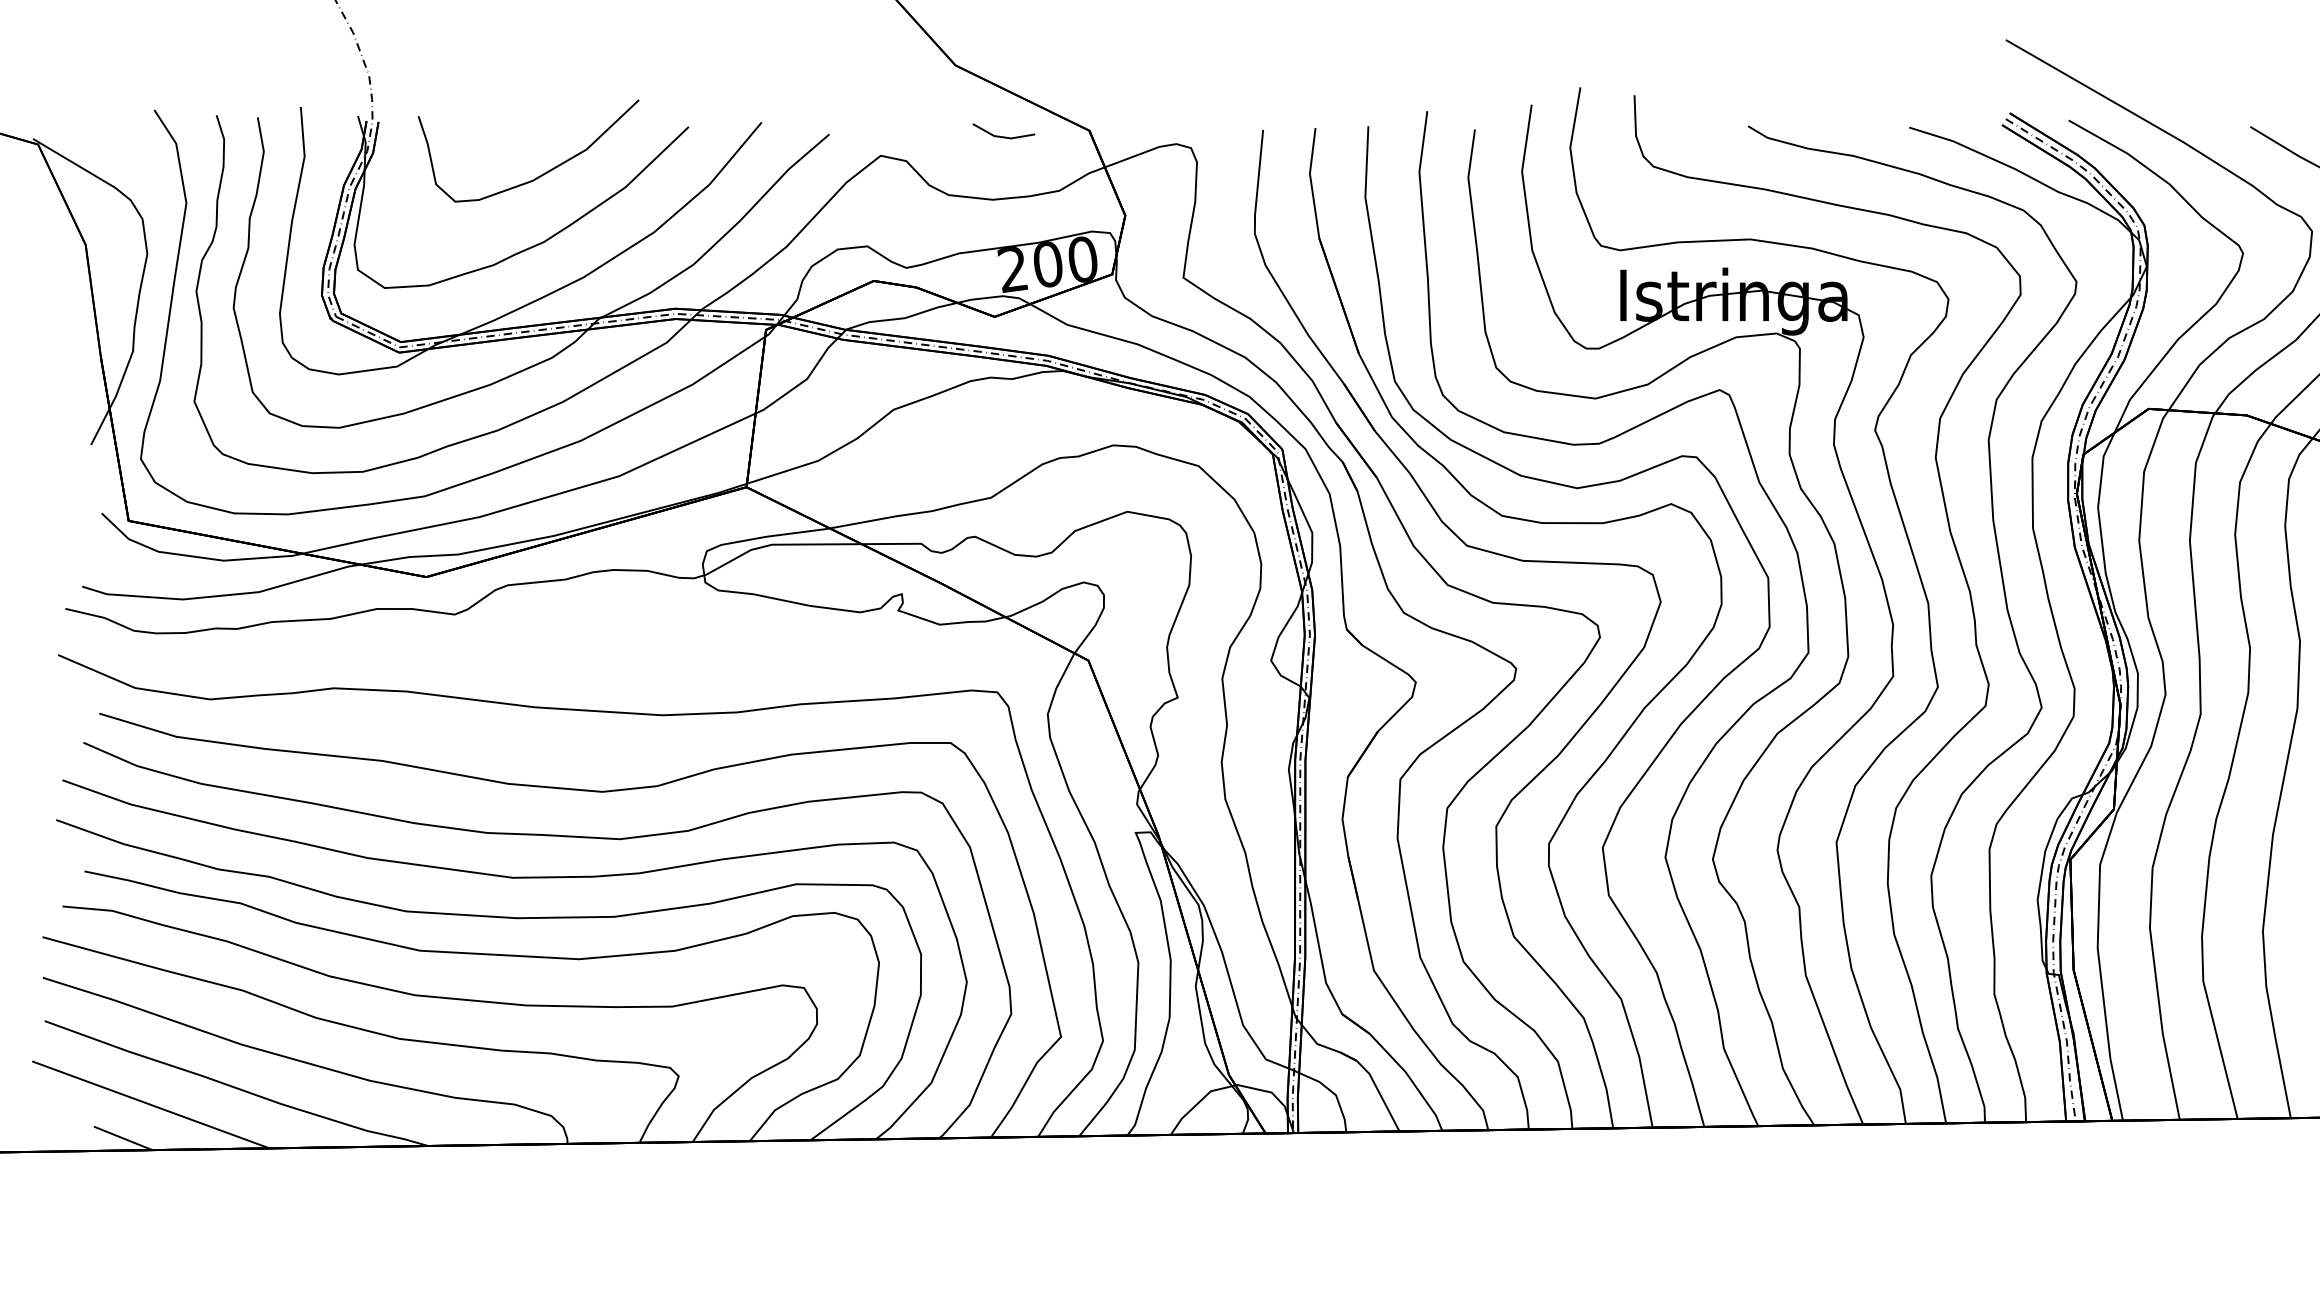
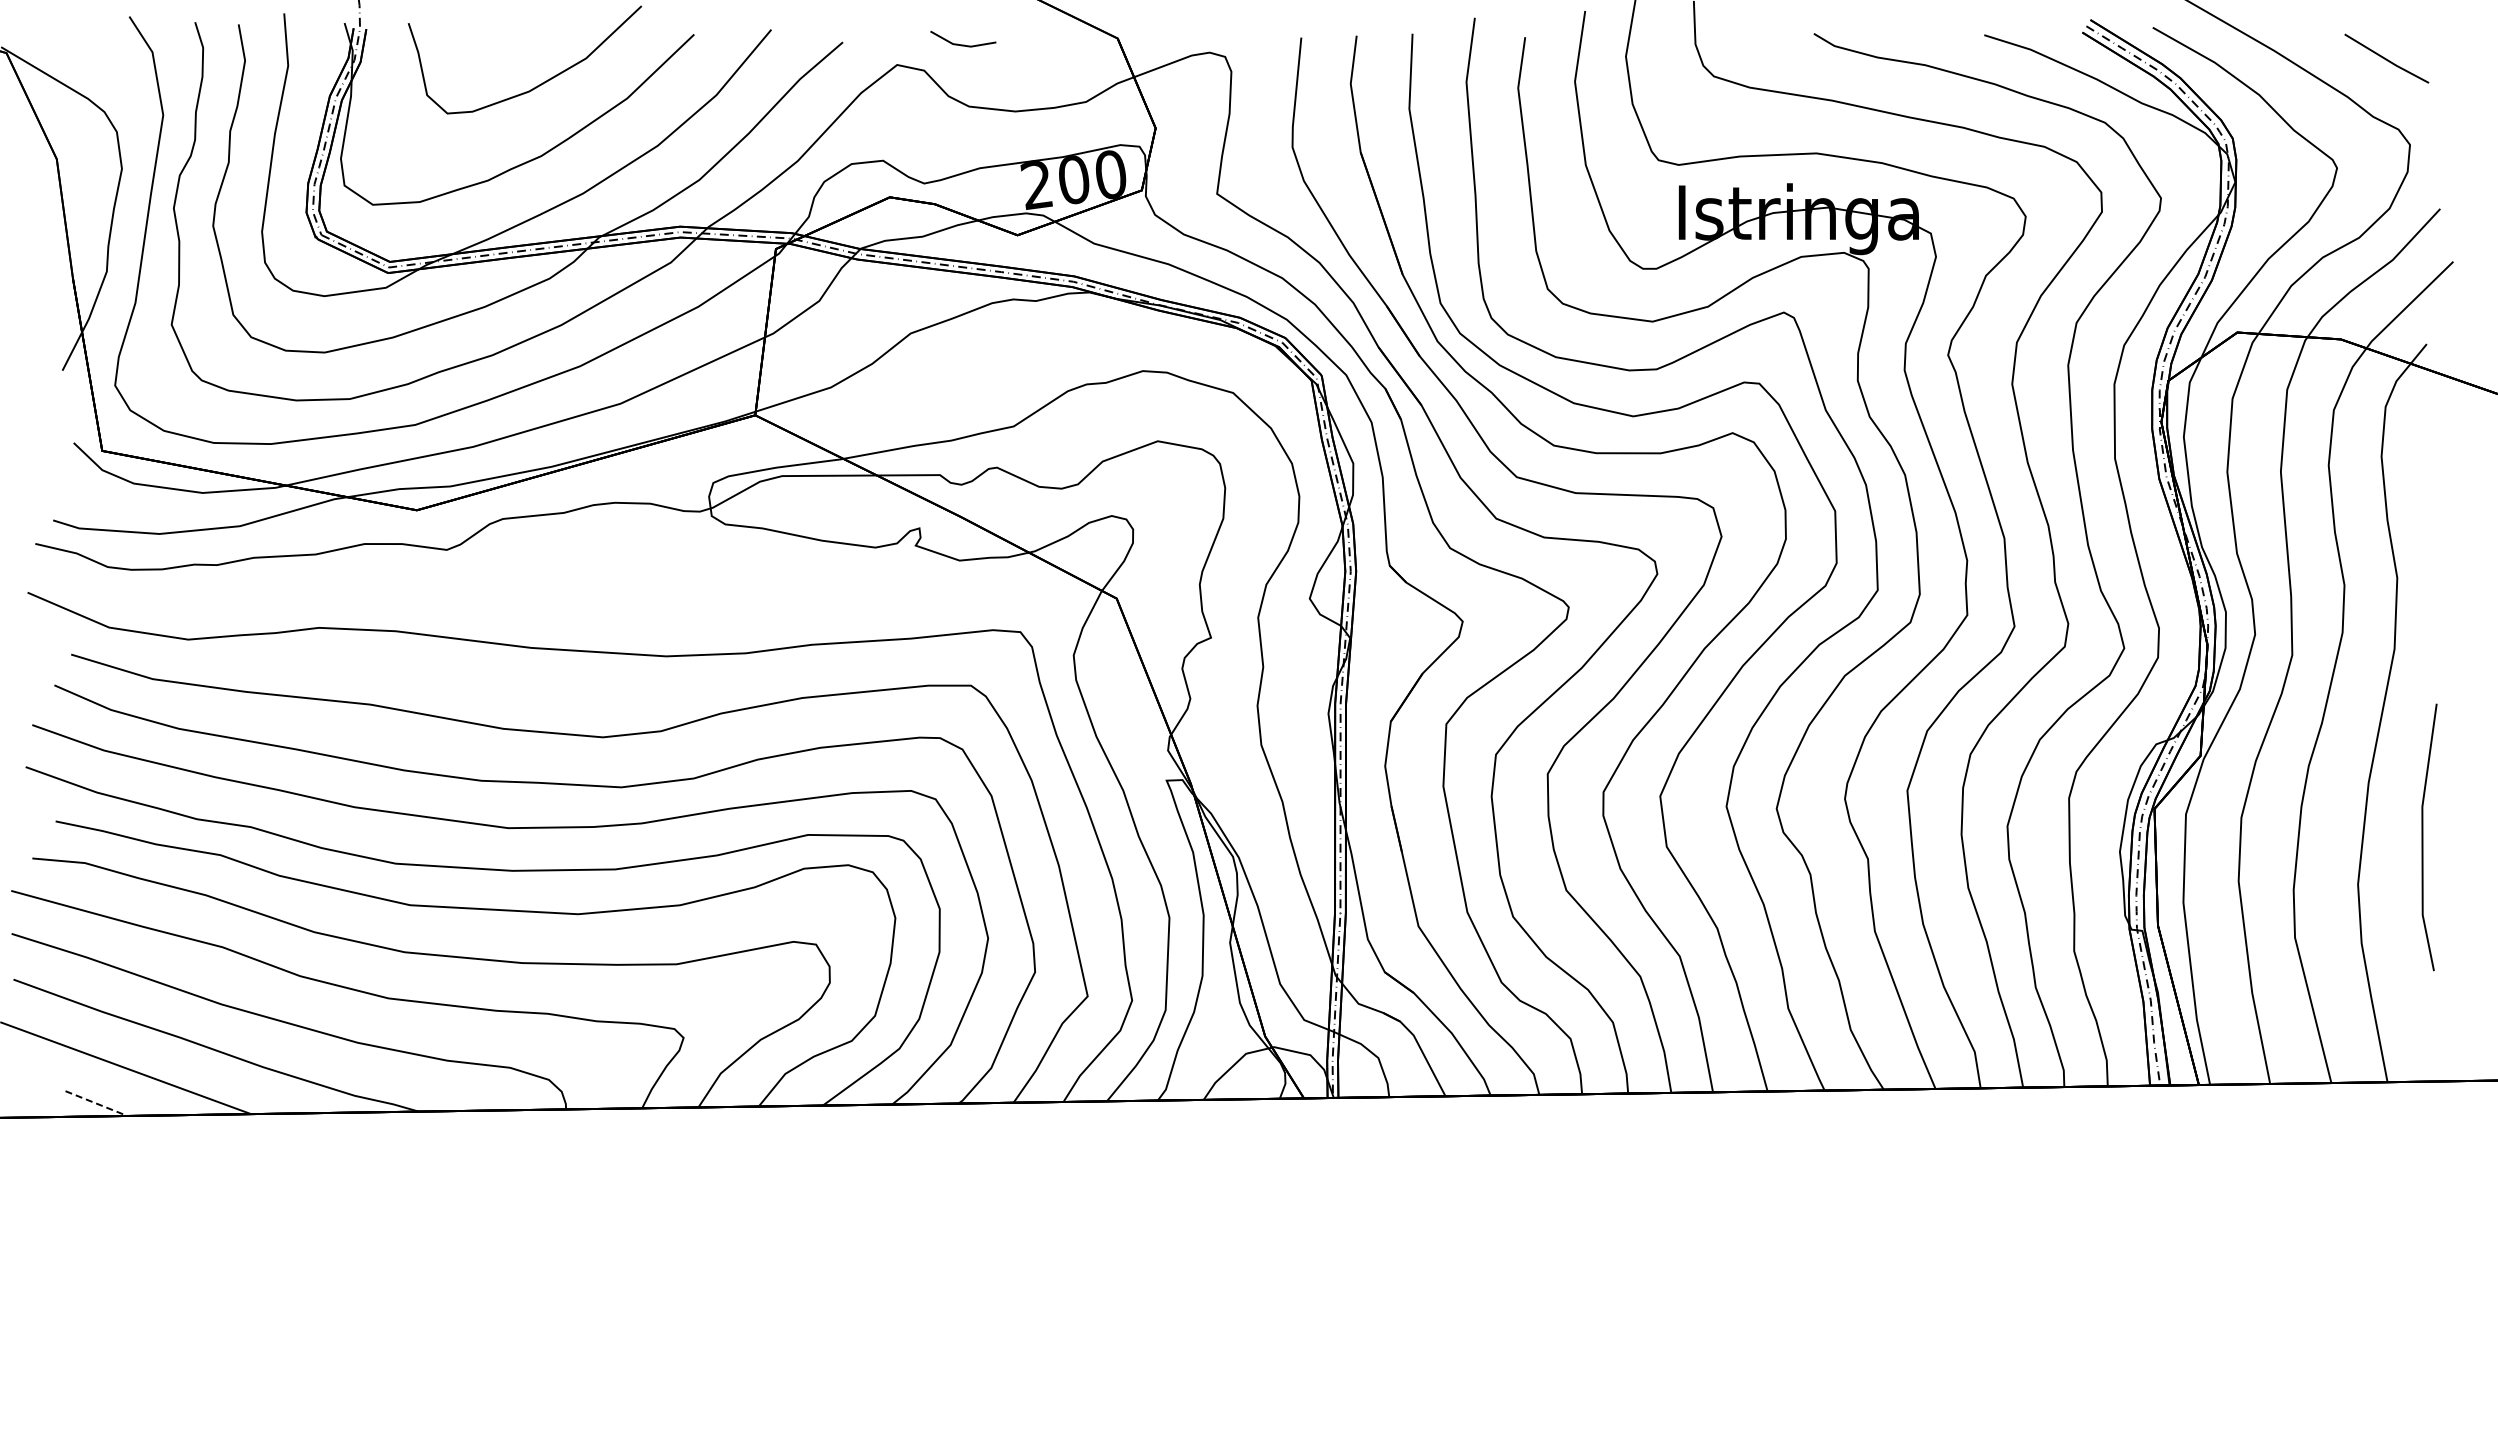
line: (1004, 136) -> (963, 44), moved
line: (123, 1138) -> (96, 1103), solid -> dashed

